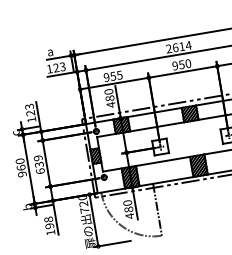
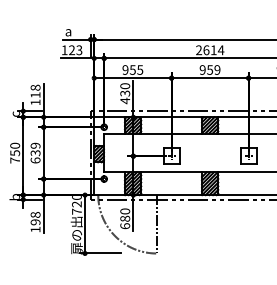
text: (188, 63) -> (217, 69), 950 -> 959
text: (109, 98) -> (124, 93), 480 -> 430
text: (30, 110) -> (35, 91), 123 -> 118
text: (22, 170) -> (15, 156), 960 -> 750
text: (130, 216) -> (125, 226), 480 -> 680

